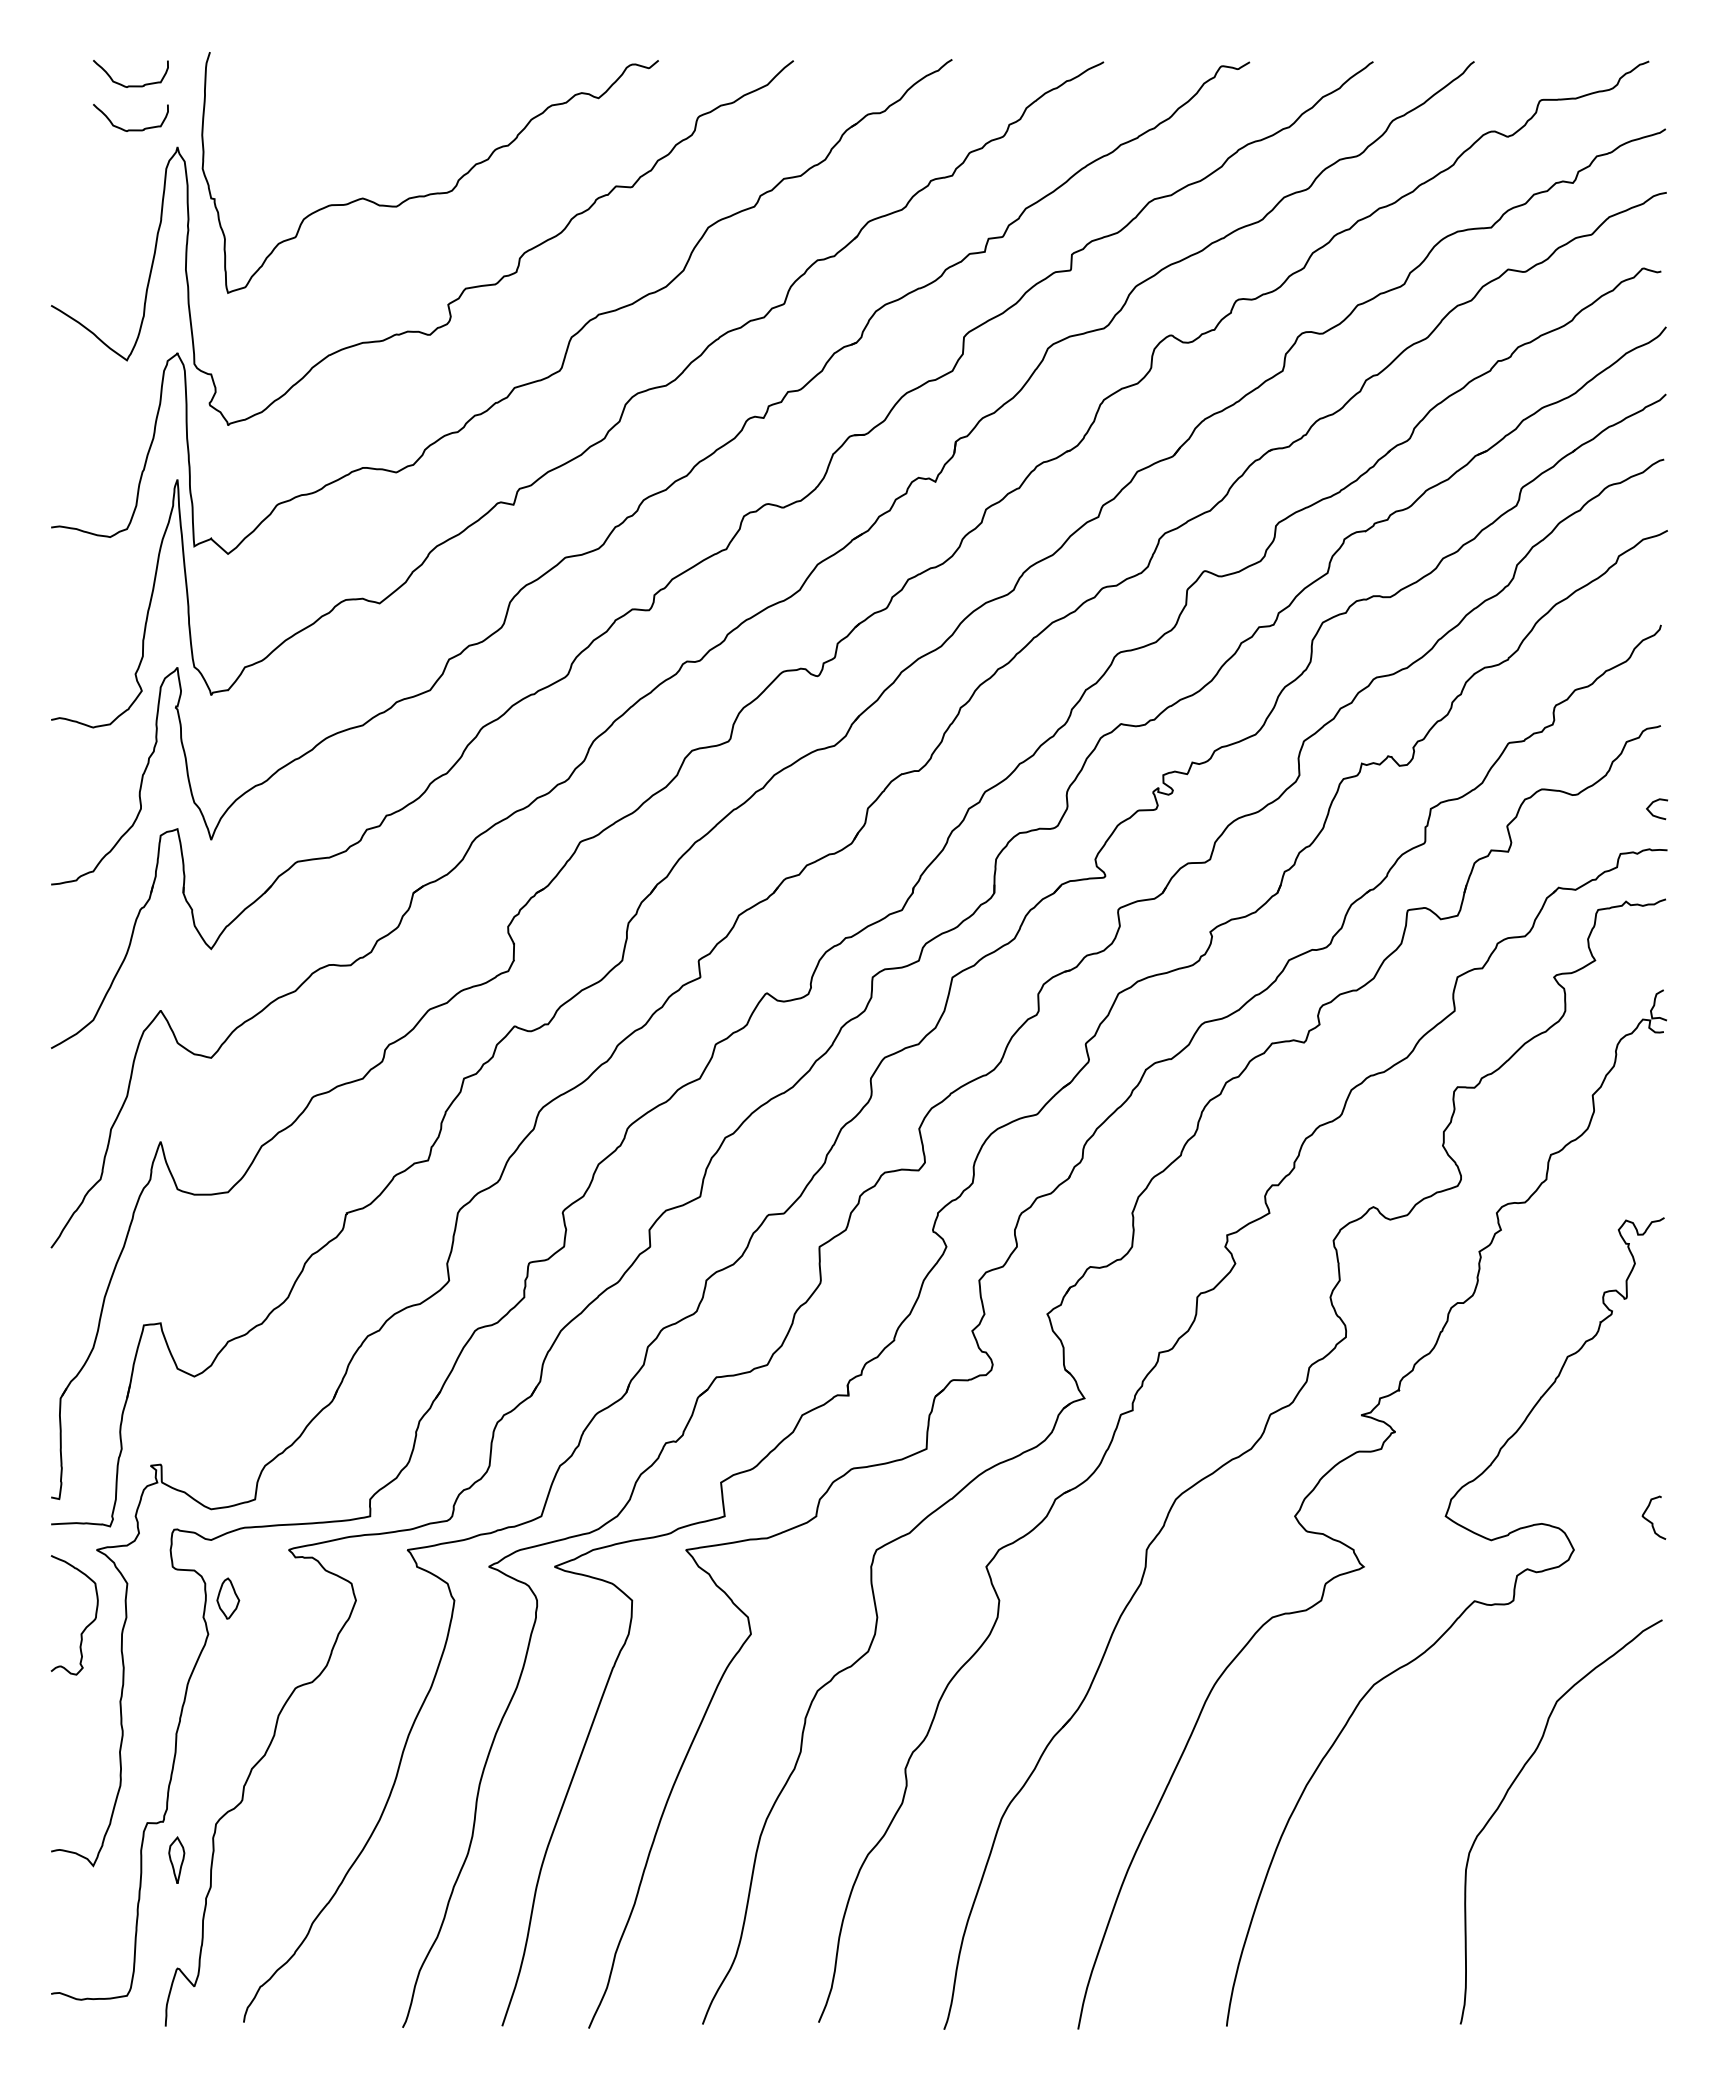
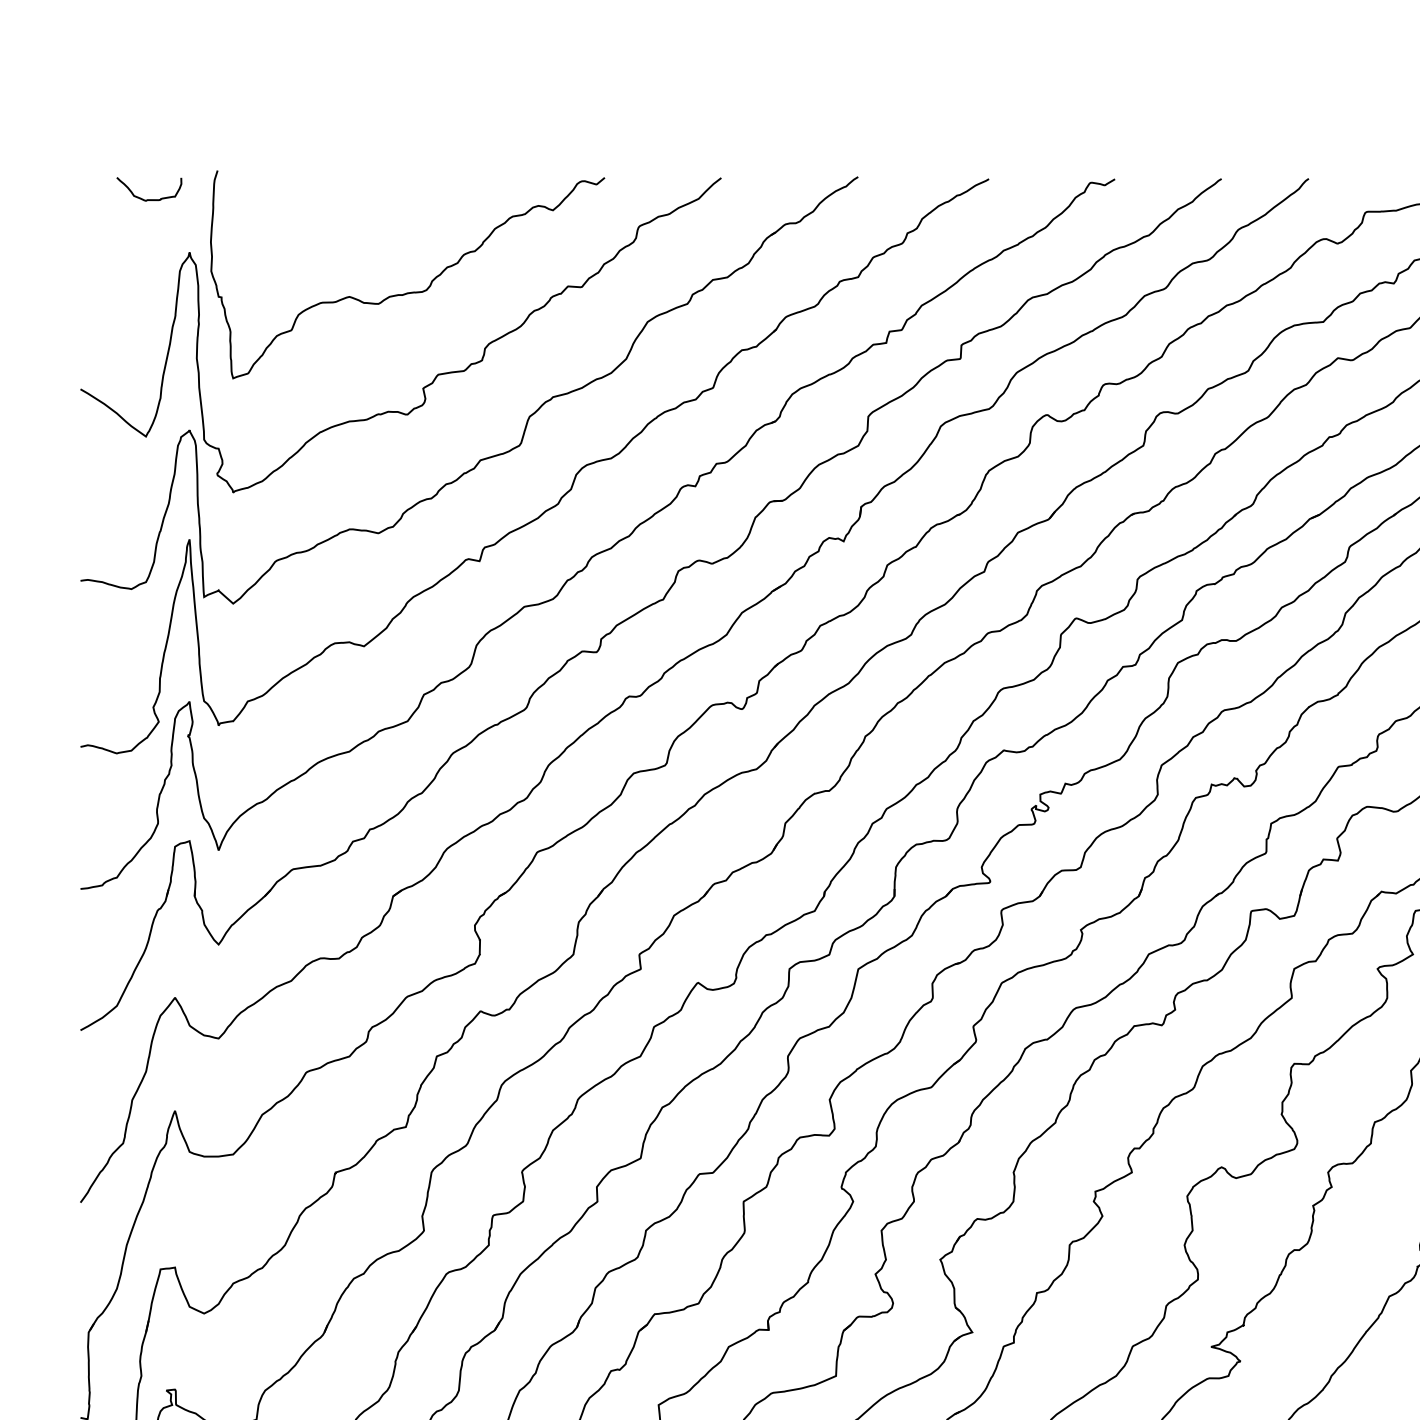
curve: (130, 129) -> (149, 237), removed

